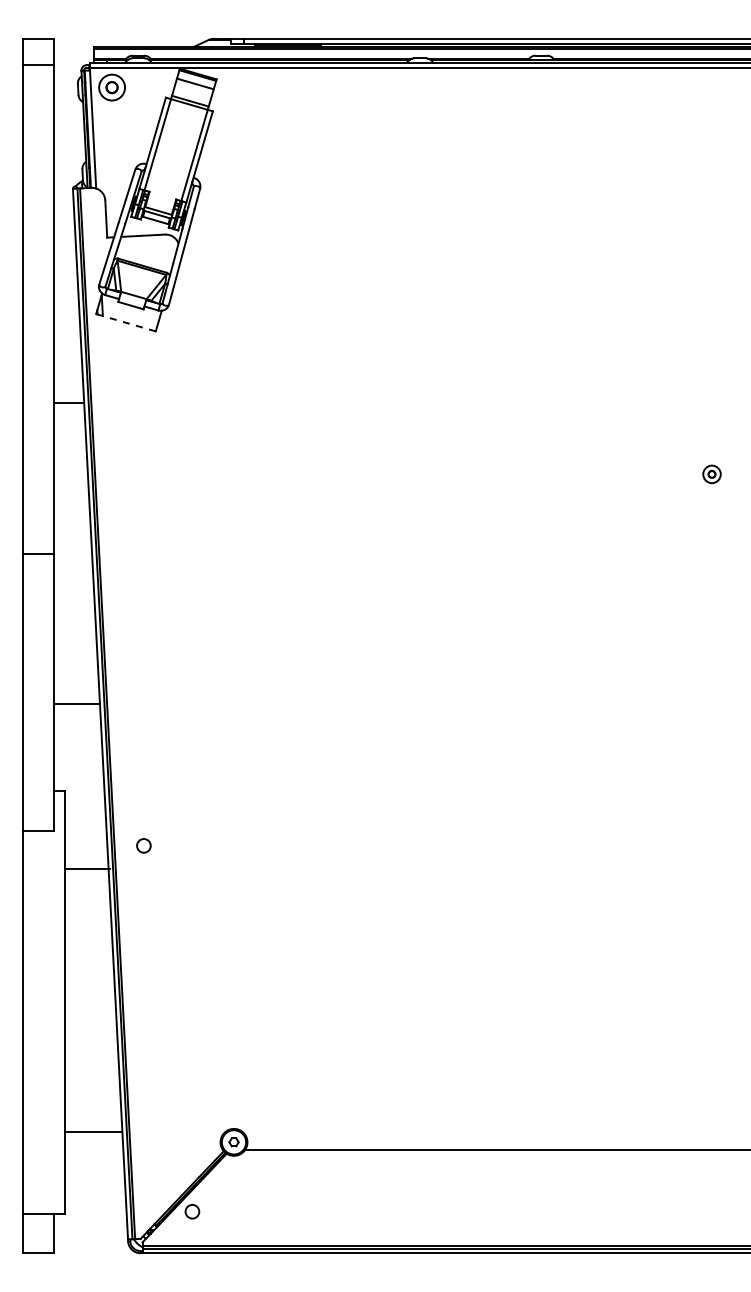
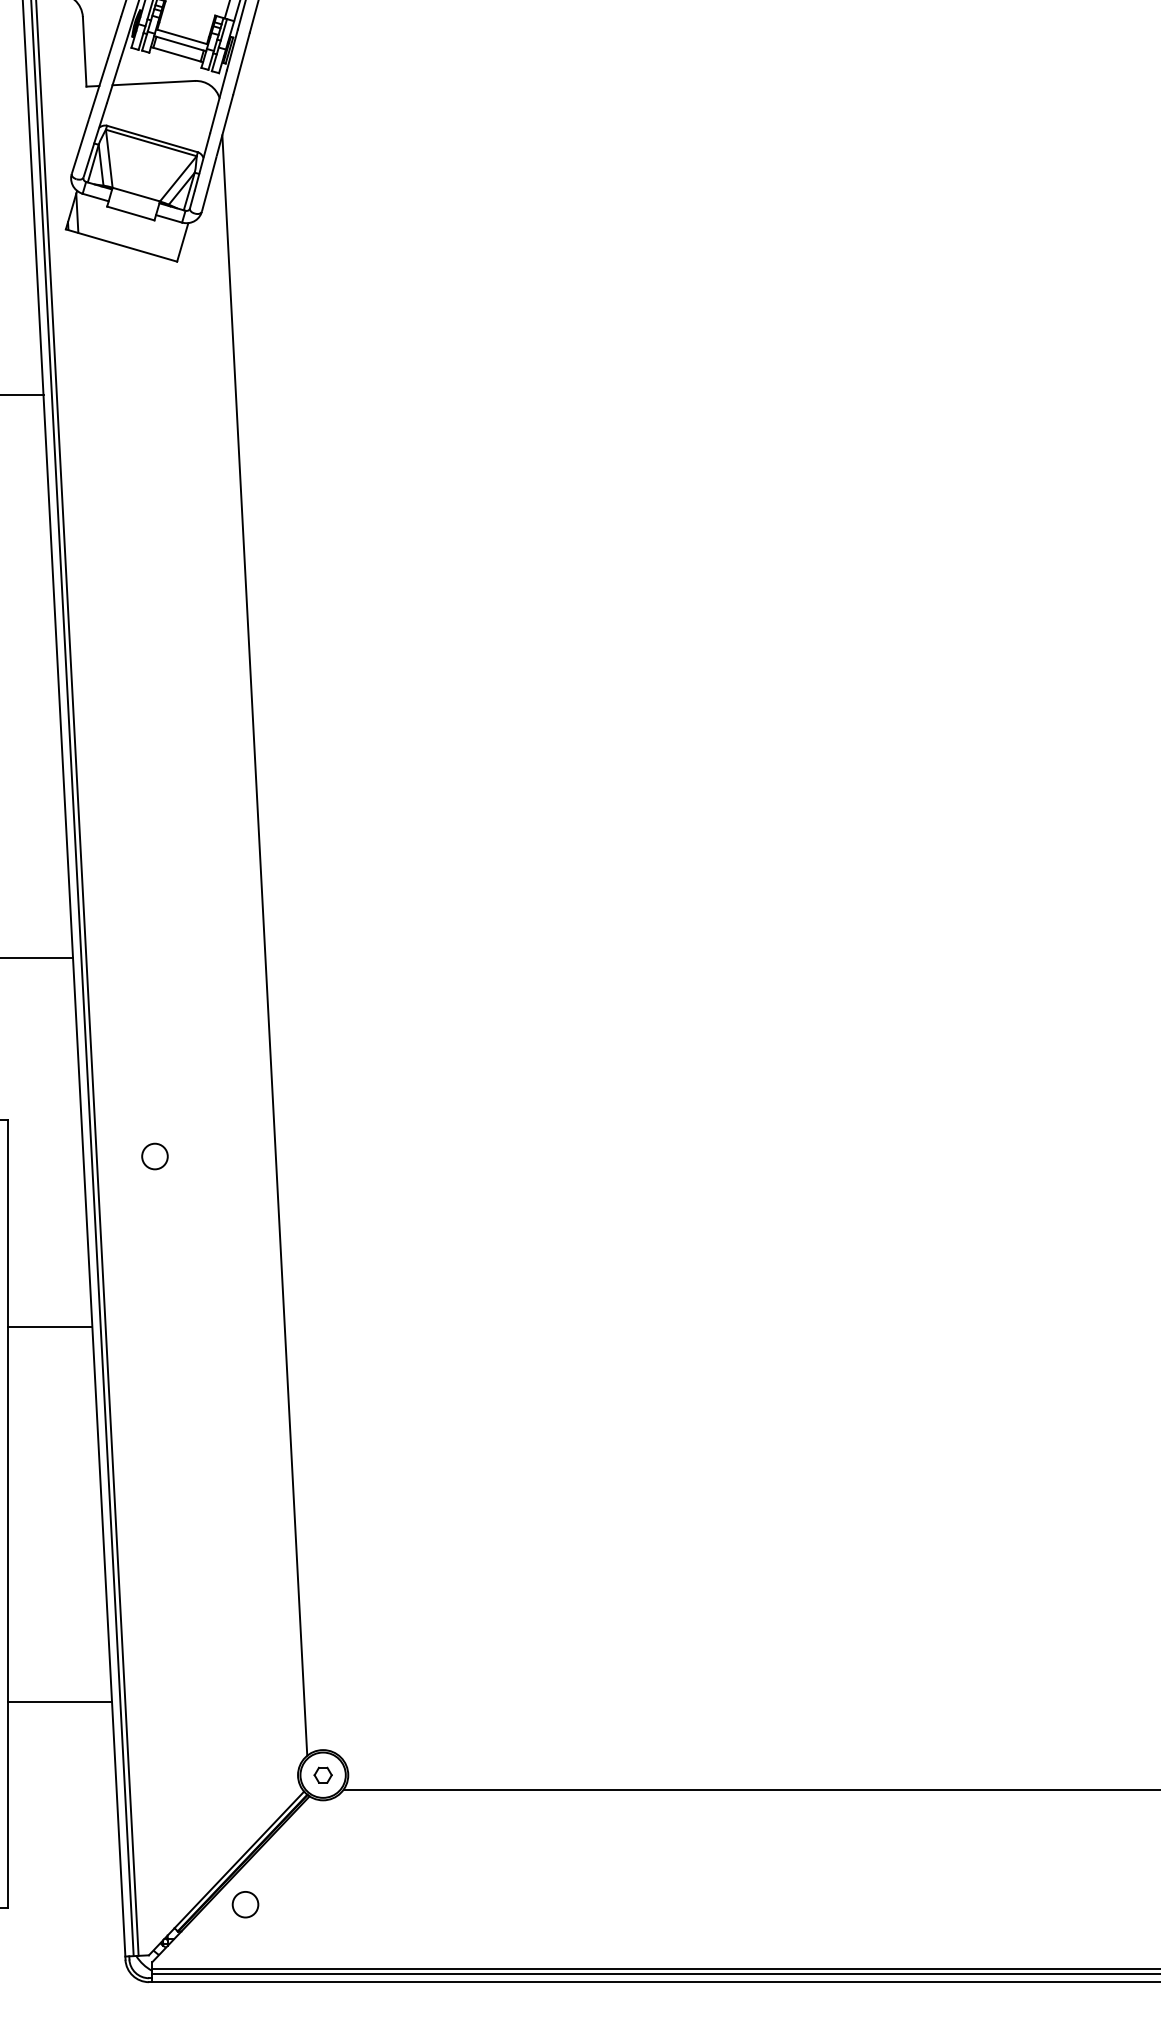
line: (125, 322) -> (120, 245), dashed -> solid
line: (202, 697) -> (264, 944), added
circle: (143, 845) -> (154, 1155), moved
line: (87, 868) -> (49, 1325), moved
line: (92, 1131) -> (59, 1700), moved

